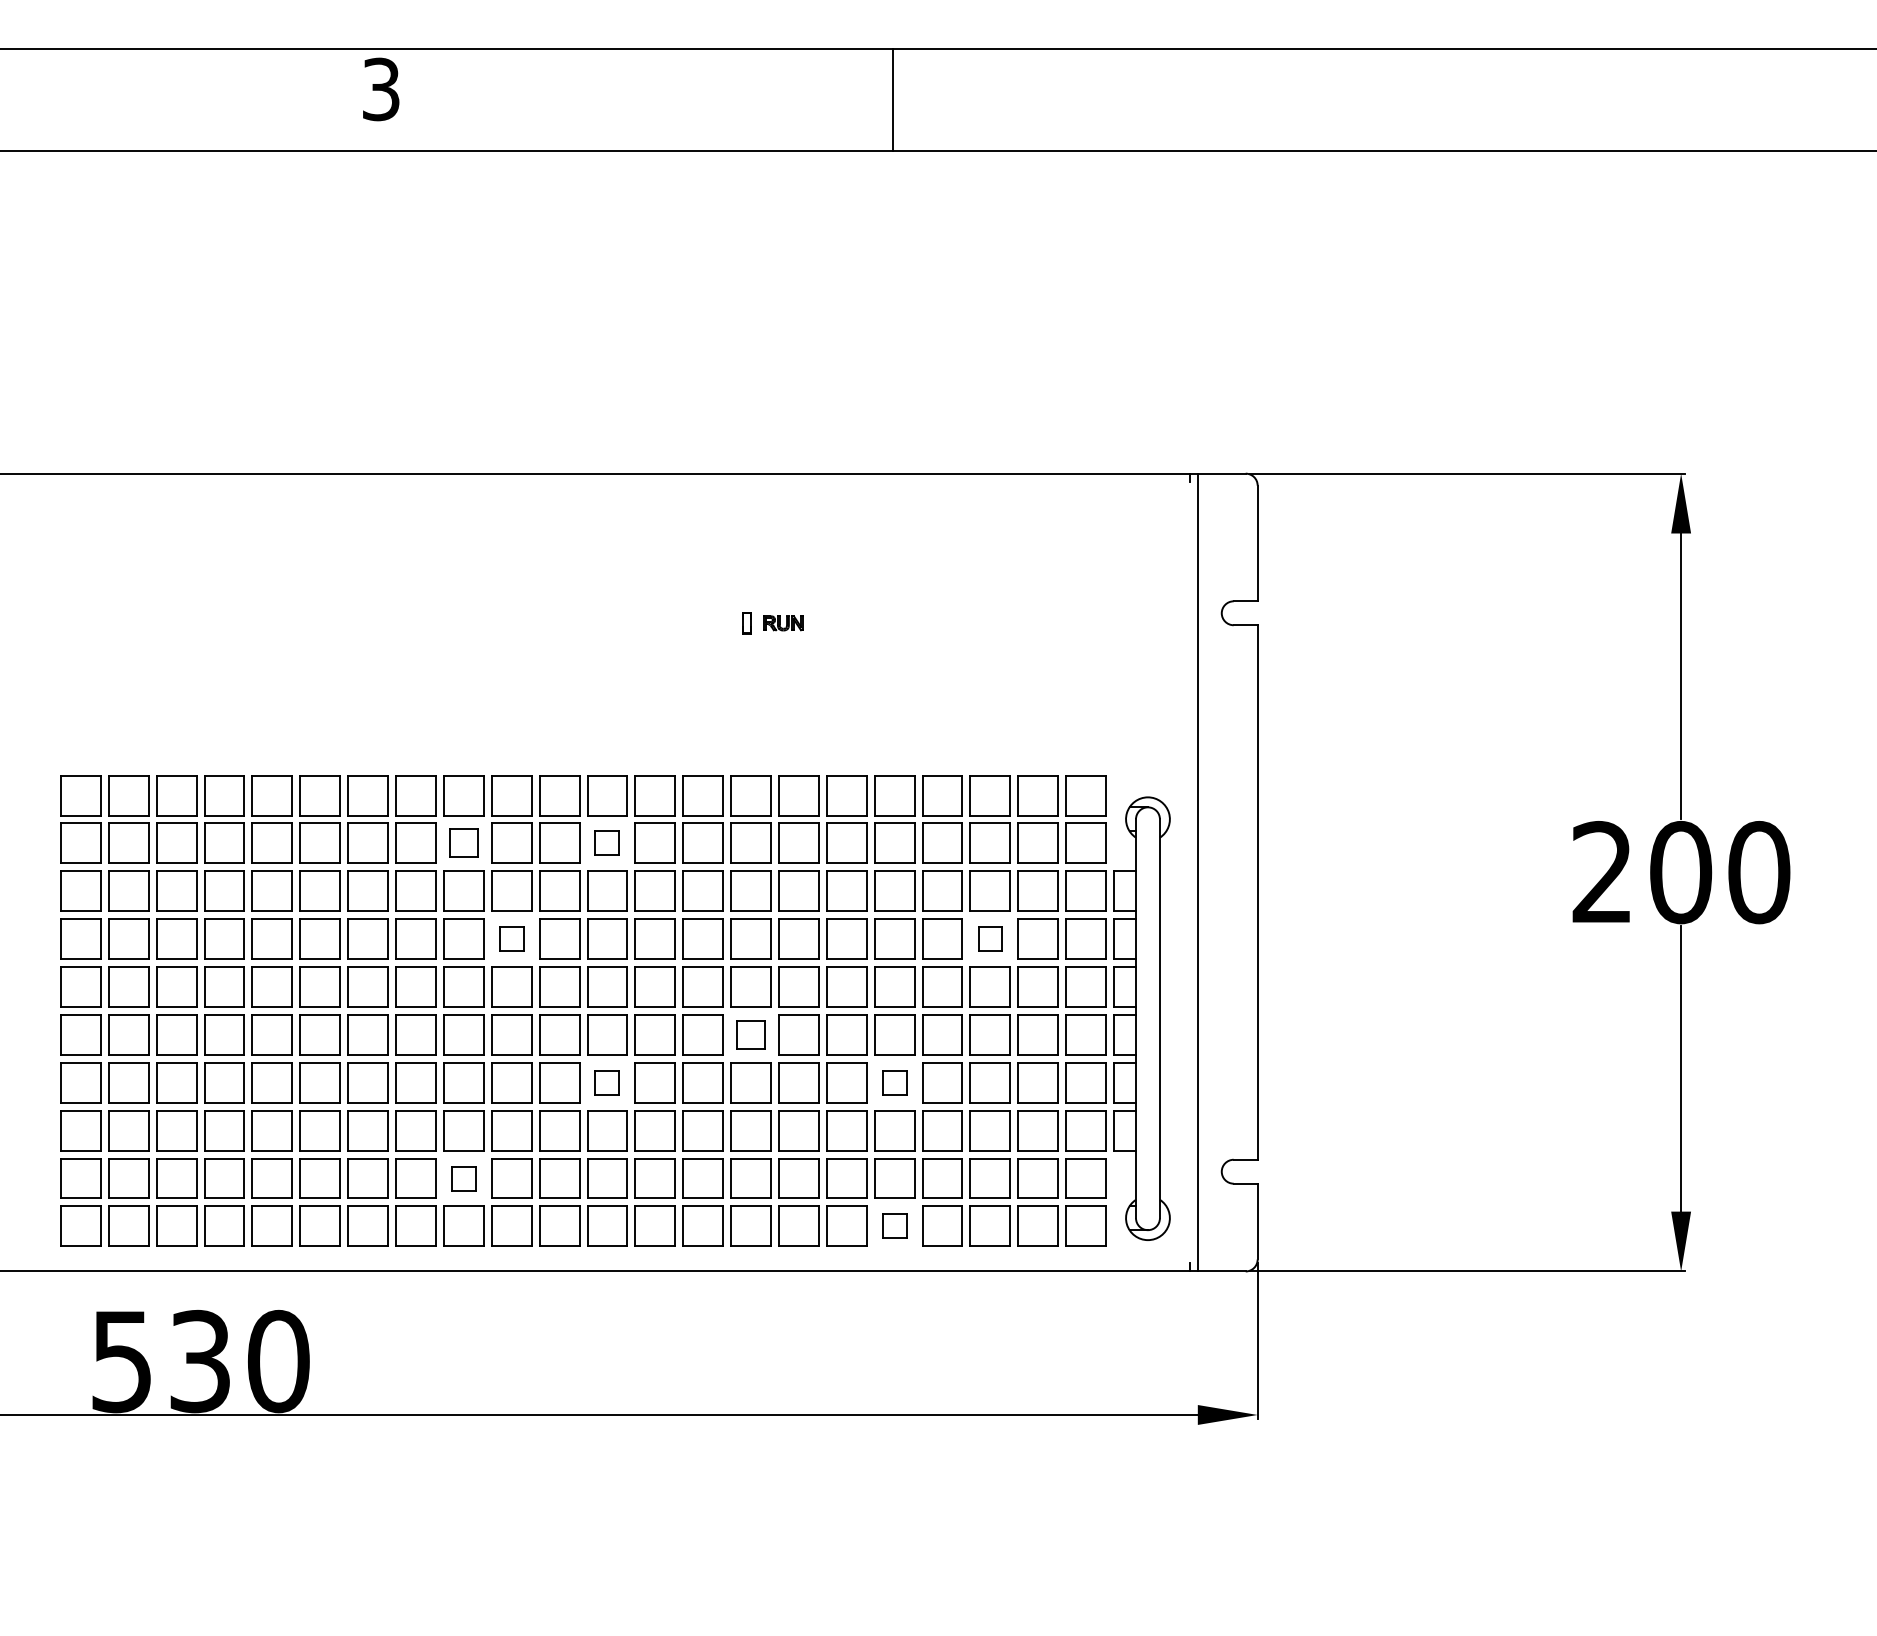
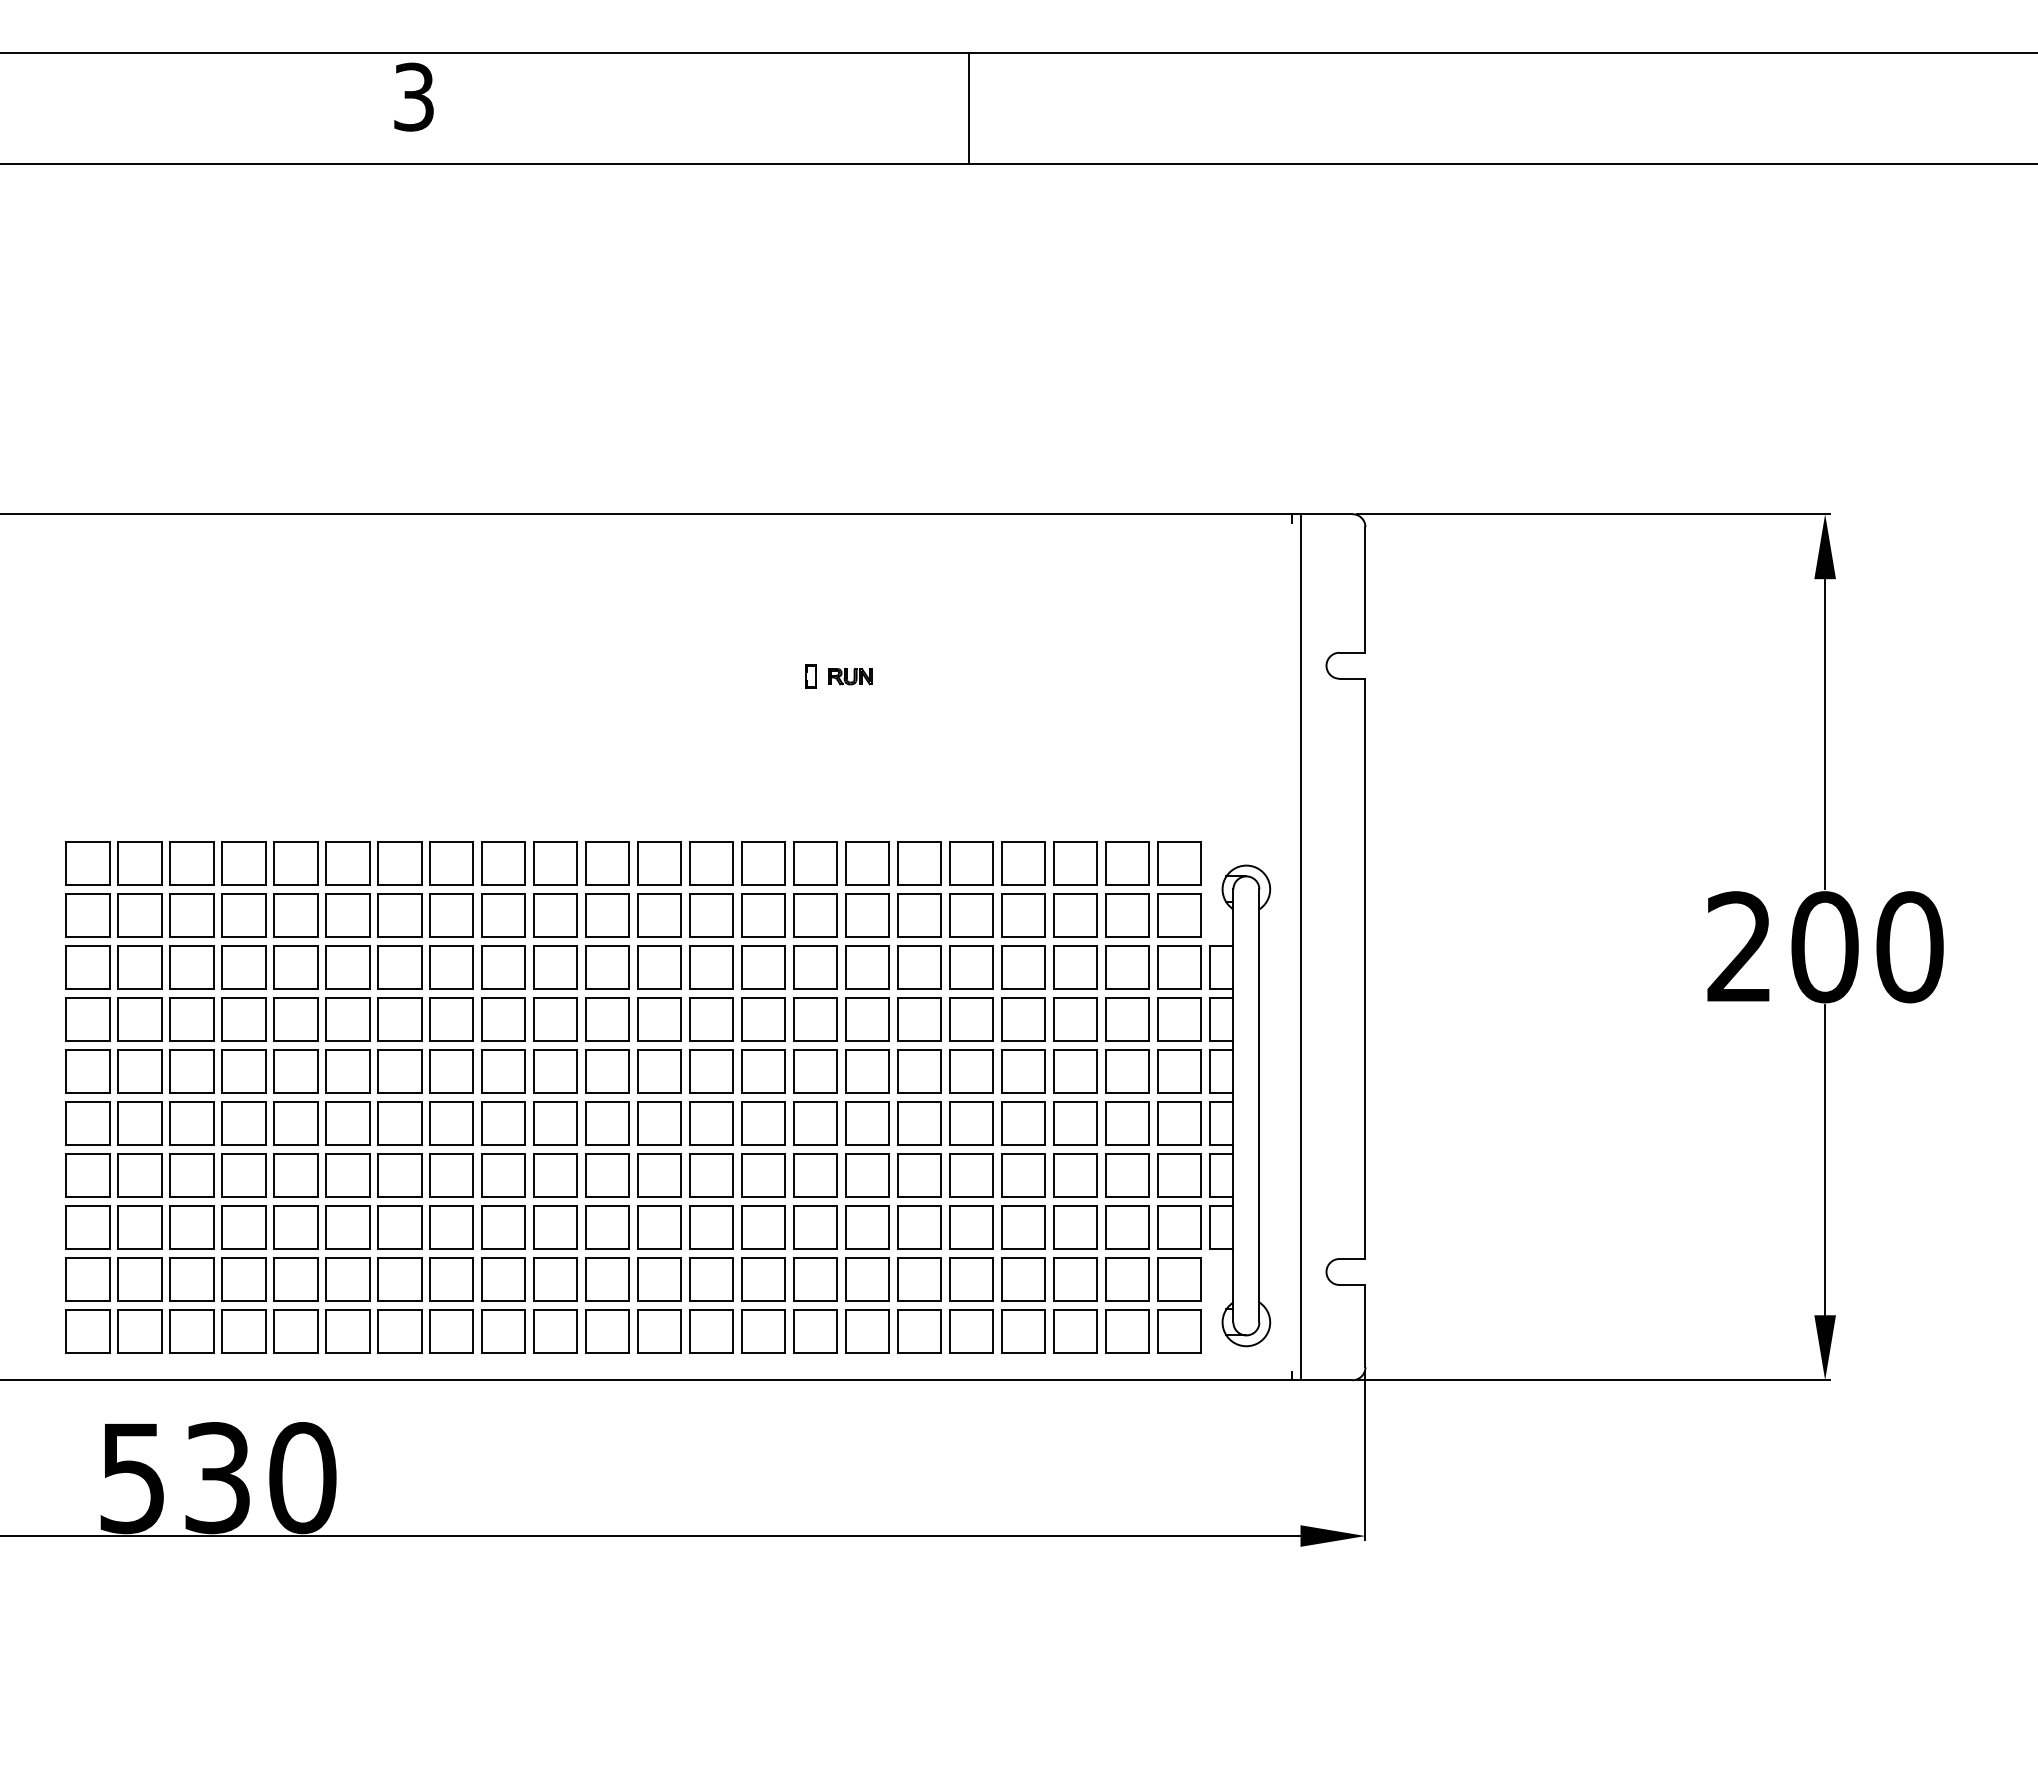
part: (463, 843) -> (503, 915), size x1.43
part: (607, 843) -> (659, 915), size x1.67
part: (511, 939) -> (555, 1019), size x1.67
part: (990, 939) -> (1075, 1019), size x1.67
part: (751, 1034) -> (815, 1123), size x1.43
part: (607, 1082) -> (659, 1175), size x1.67
part: (894, 1082) -> (971, 1175), size x1.67
part: (463, 1178) -> (503, 1279), size x1.67
part: (894, 1226) -> (971, 1331), size x1.67

